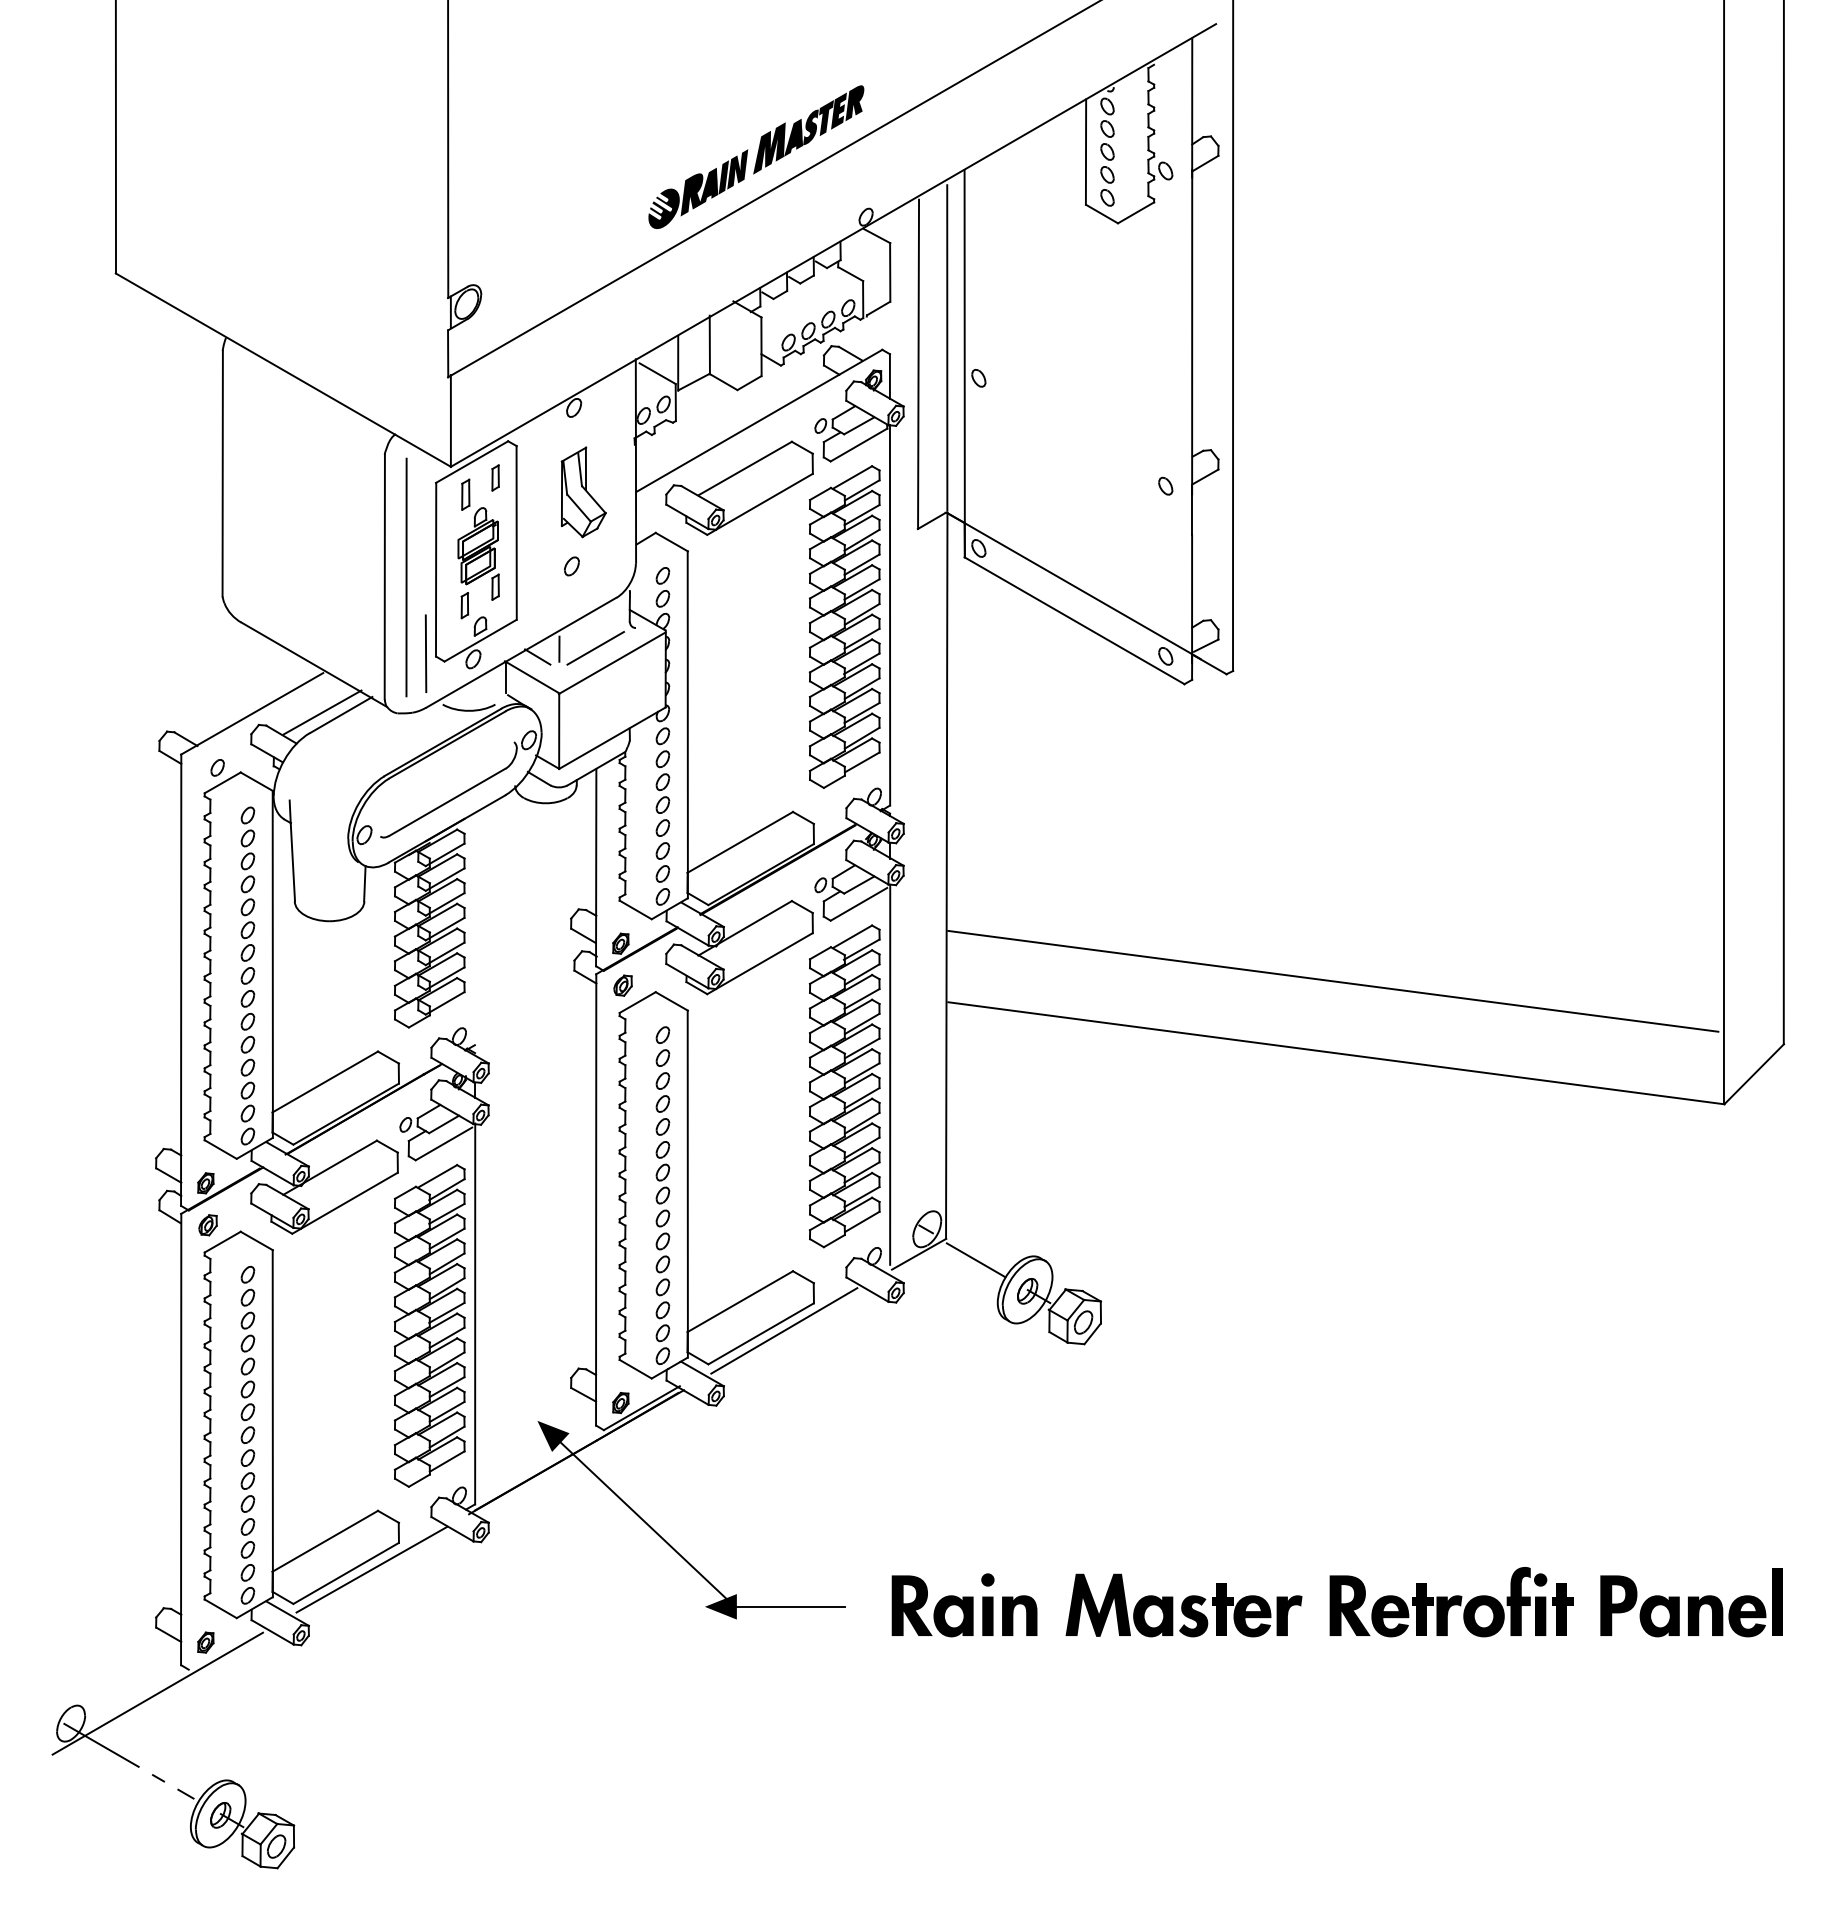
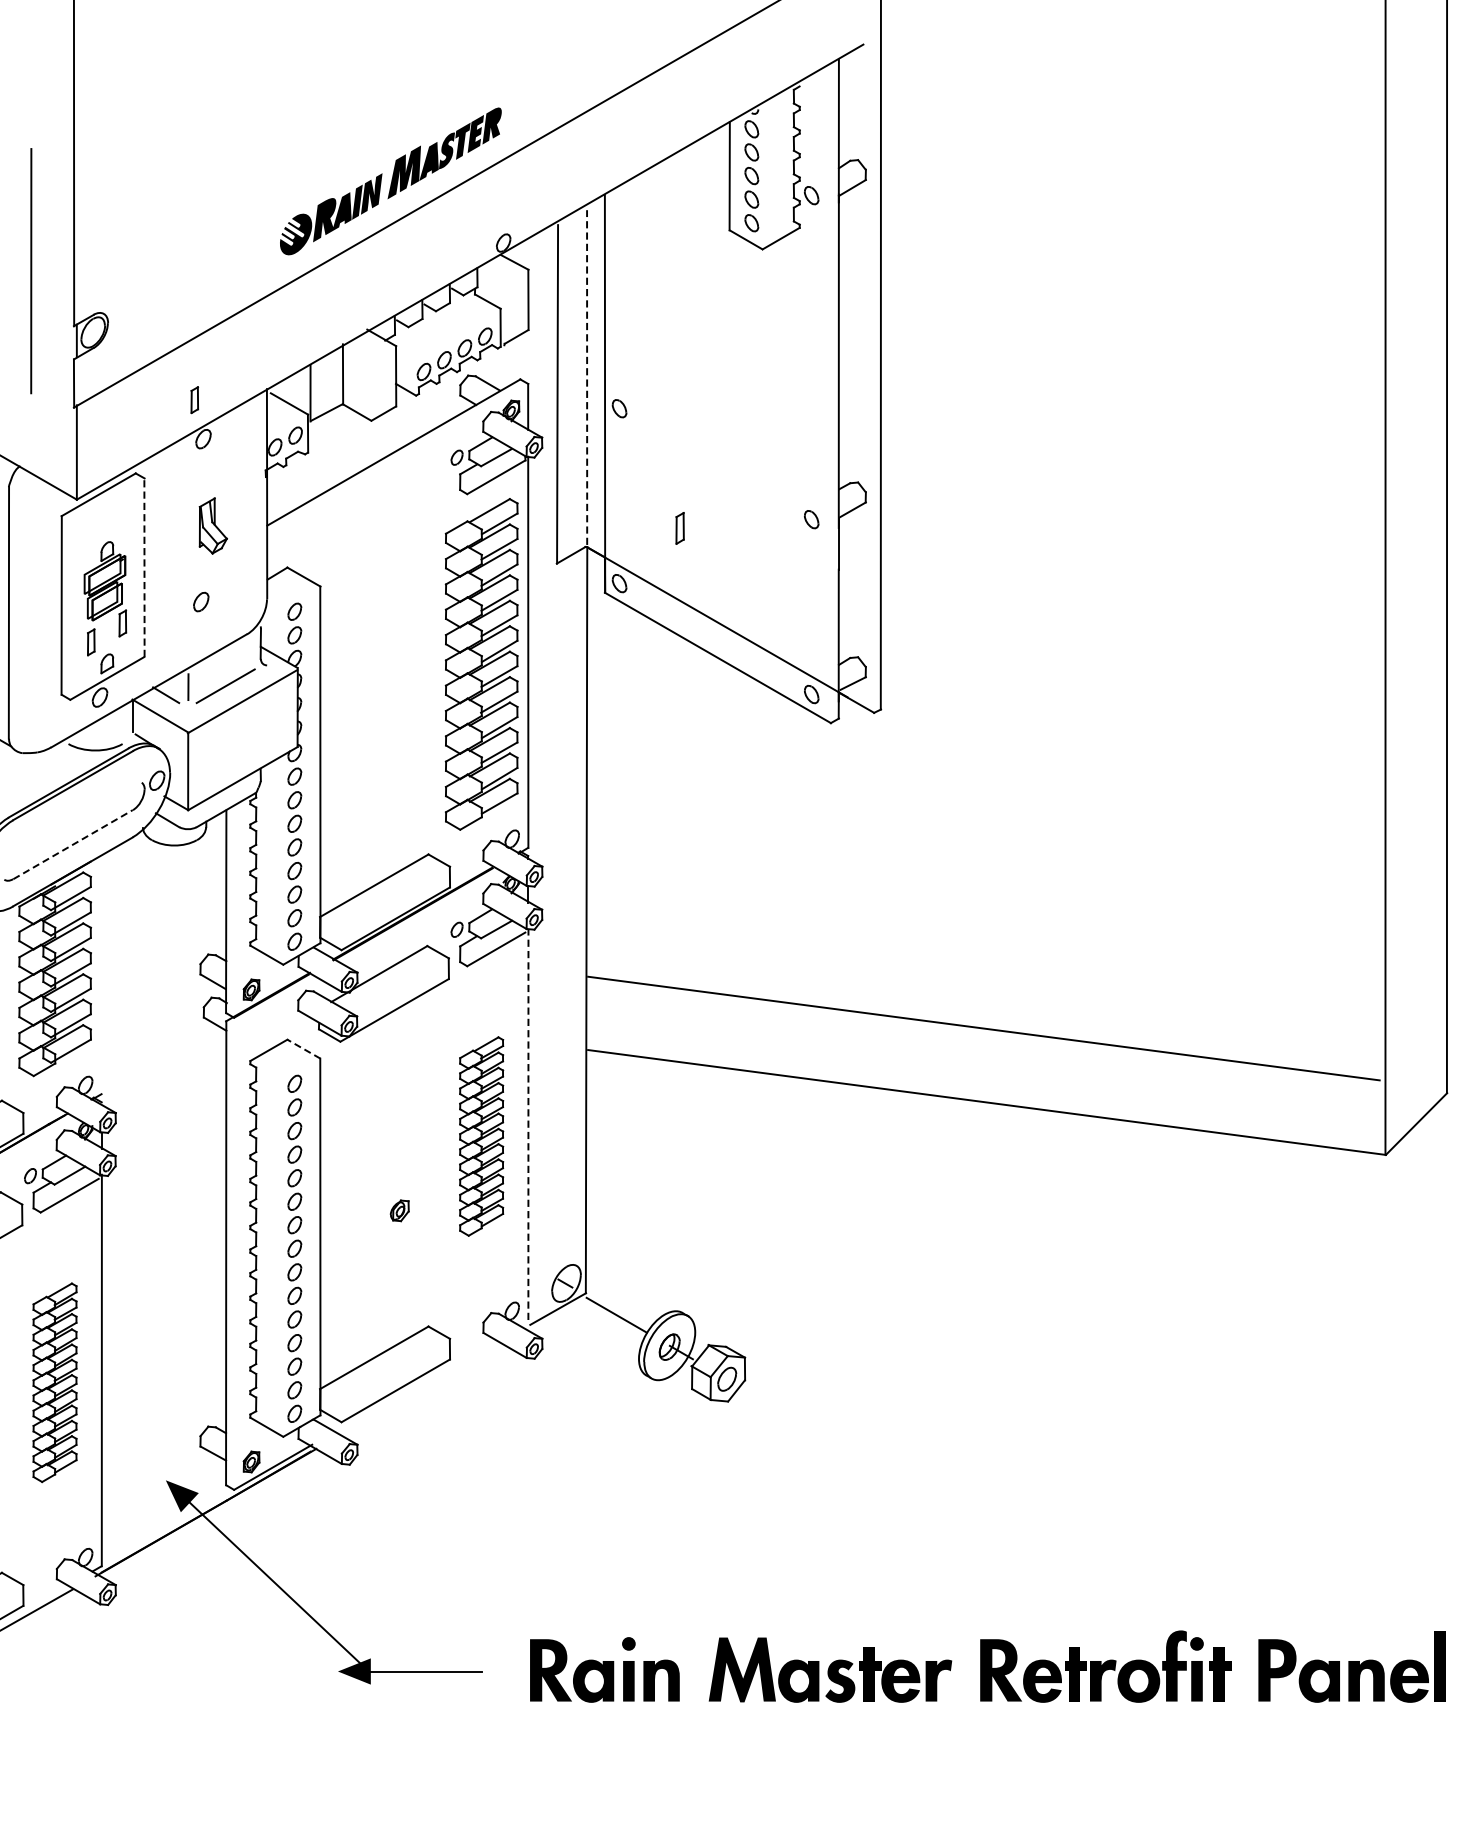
line: (947, 348) -> (587, 378), solid -> dashed
part: (495, 477) -> (194, 399), moved
part: (739, 487) -> (373, 520), removed
part: (583, 492) -> (213, 526), size x0.6
part: (465, 494) -> (679, 528), moved
line: (516, 533) -> (144, 568), solid -> dashed
line: (406, 577) -> (31, 271), moved
line: (425, 653) -> (50, 691), removed
line: (447, 802) -> (73, 844), solid -> dashed
part: (622, 985) -> (399, 1210), moved
line: (671, 1001) -> (303, 1049), solid -> dashed
line: (890, 1074) -> (528, 1124), solid -> dashed
part: (844, 1086) -> (481, 1136), size x0.6
part: (429, 1325) -> (54, 1382), size x0.6
line: (784, 1330) -> (419, 1387), removed

